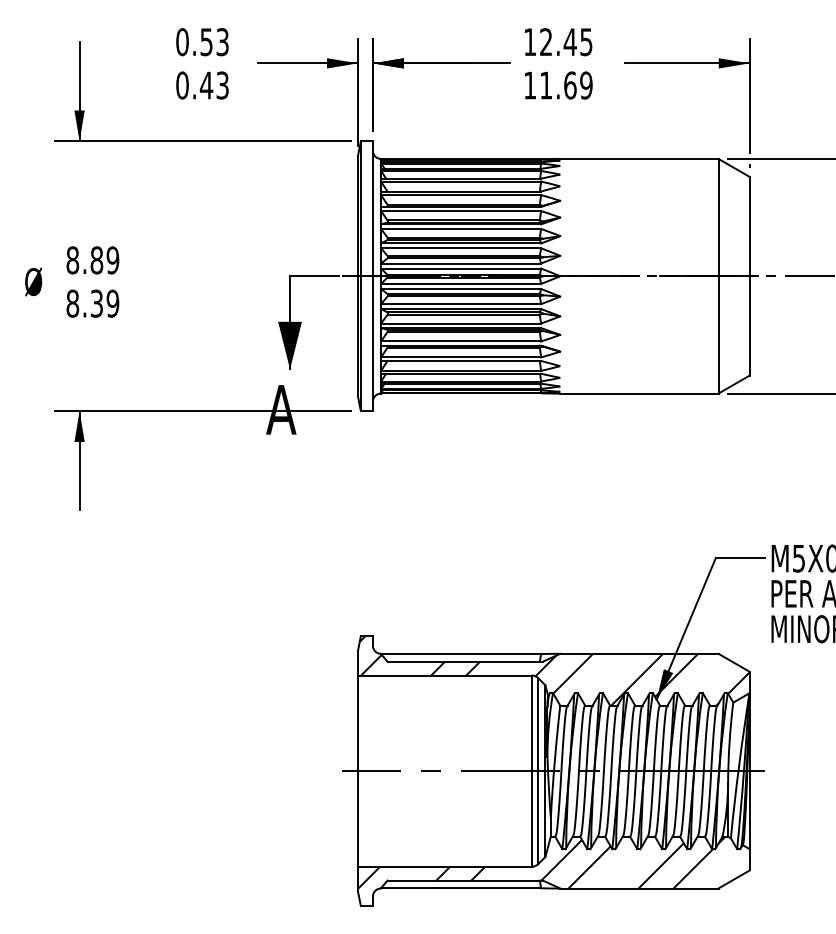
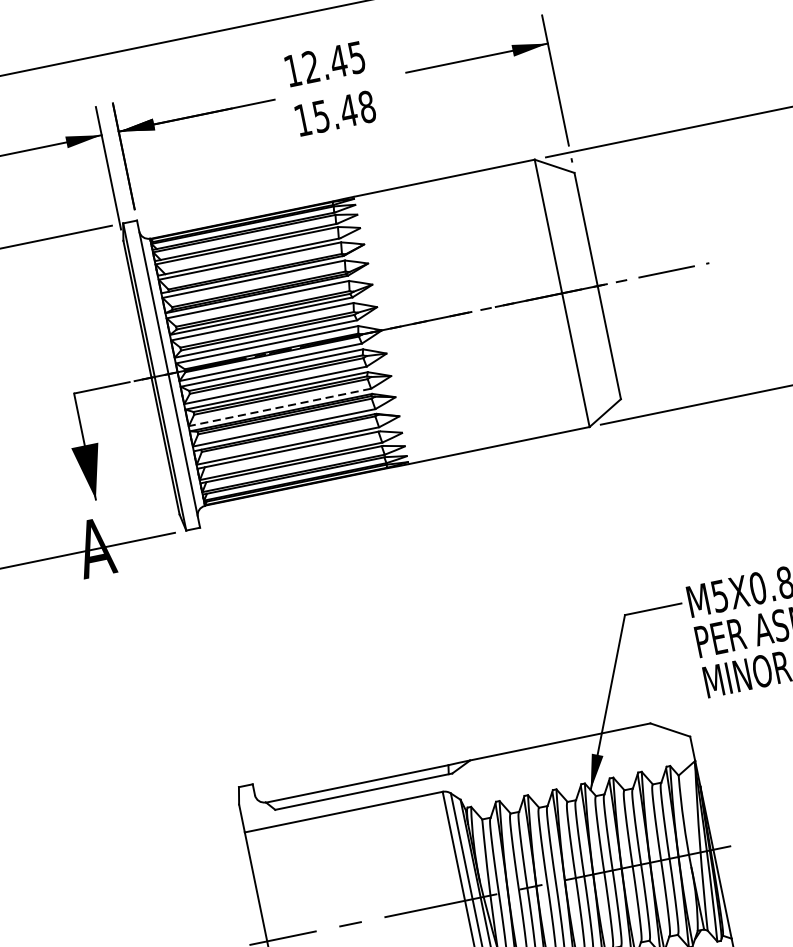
text: (566, 85) -> (344, 111), 11.69 -> 15.48
line: (460, 323) -> (279, 407), solid -> dashed
hatch: (554, 670) -> (467, 780), removed

